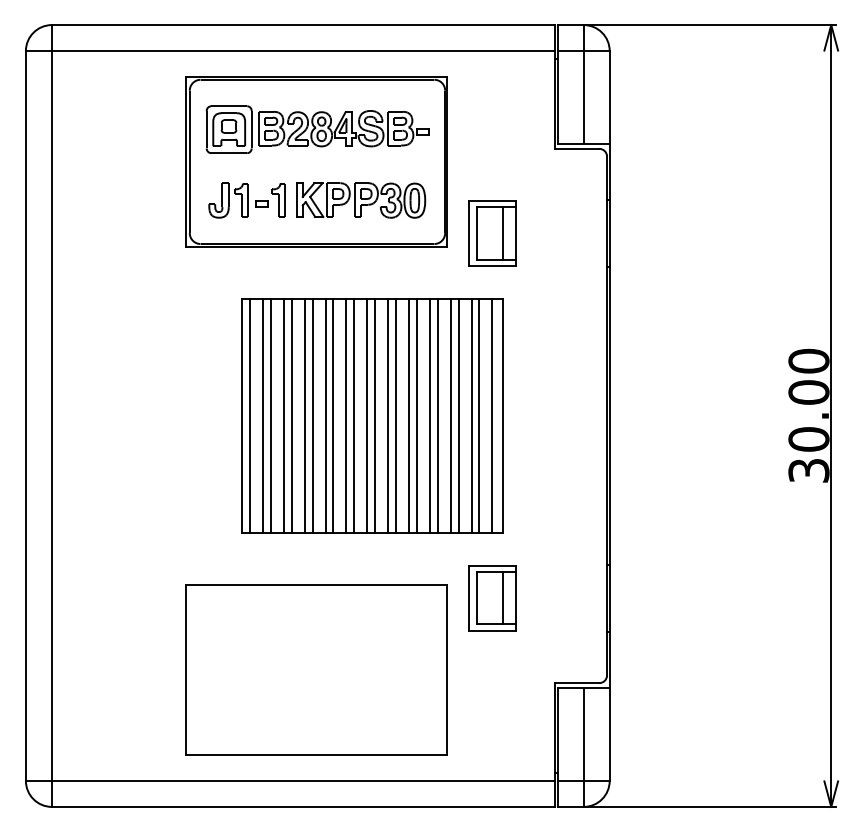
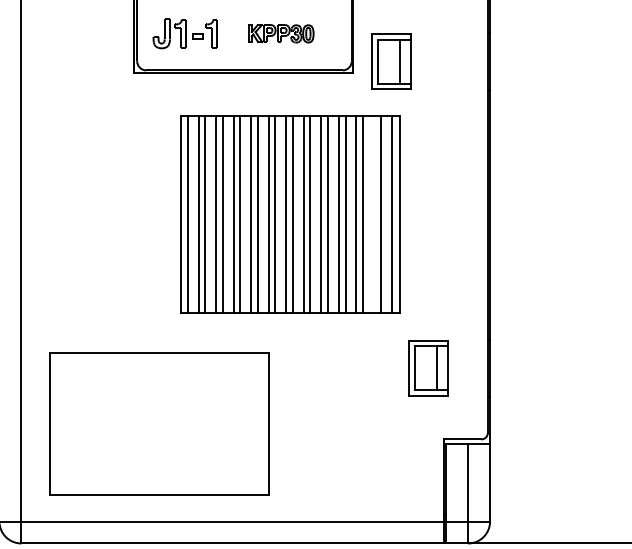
part: (361, 200) -> (281, 33), size x0.6
line: (471, 415) -> (373, 214), removed
part: (492, 598) -> (428, 368), moved
part: (316, 669) -> (159, 423), moved

